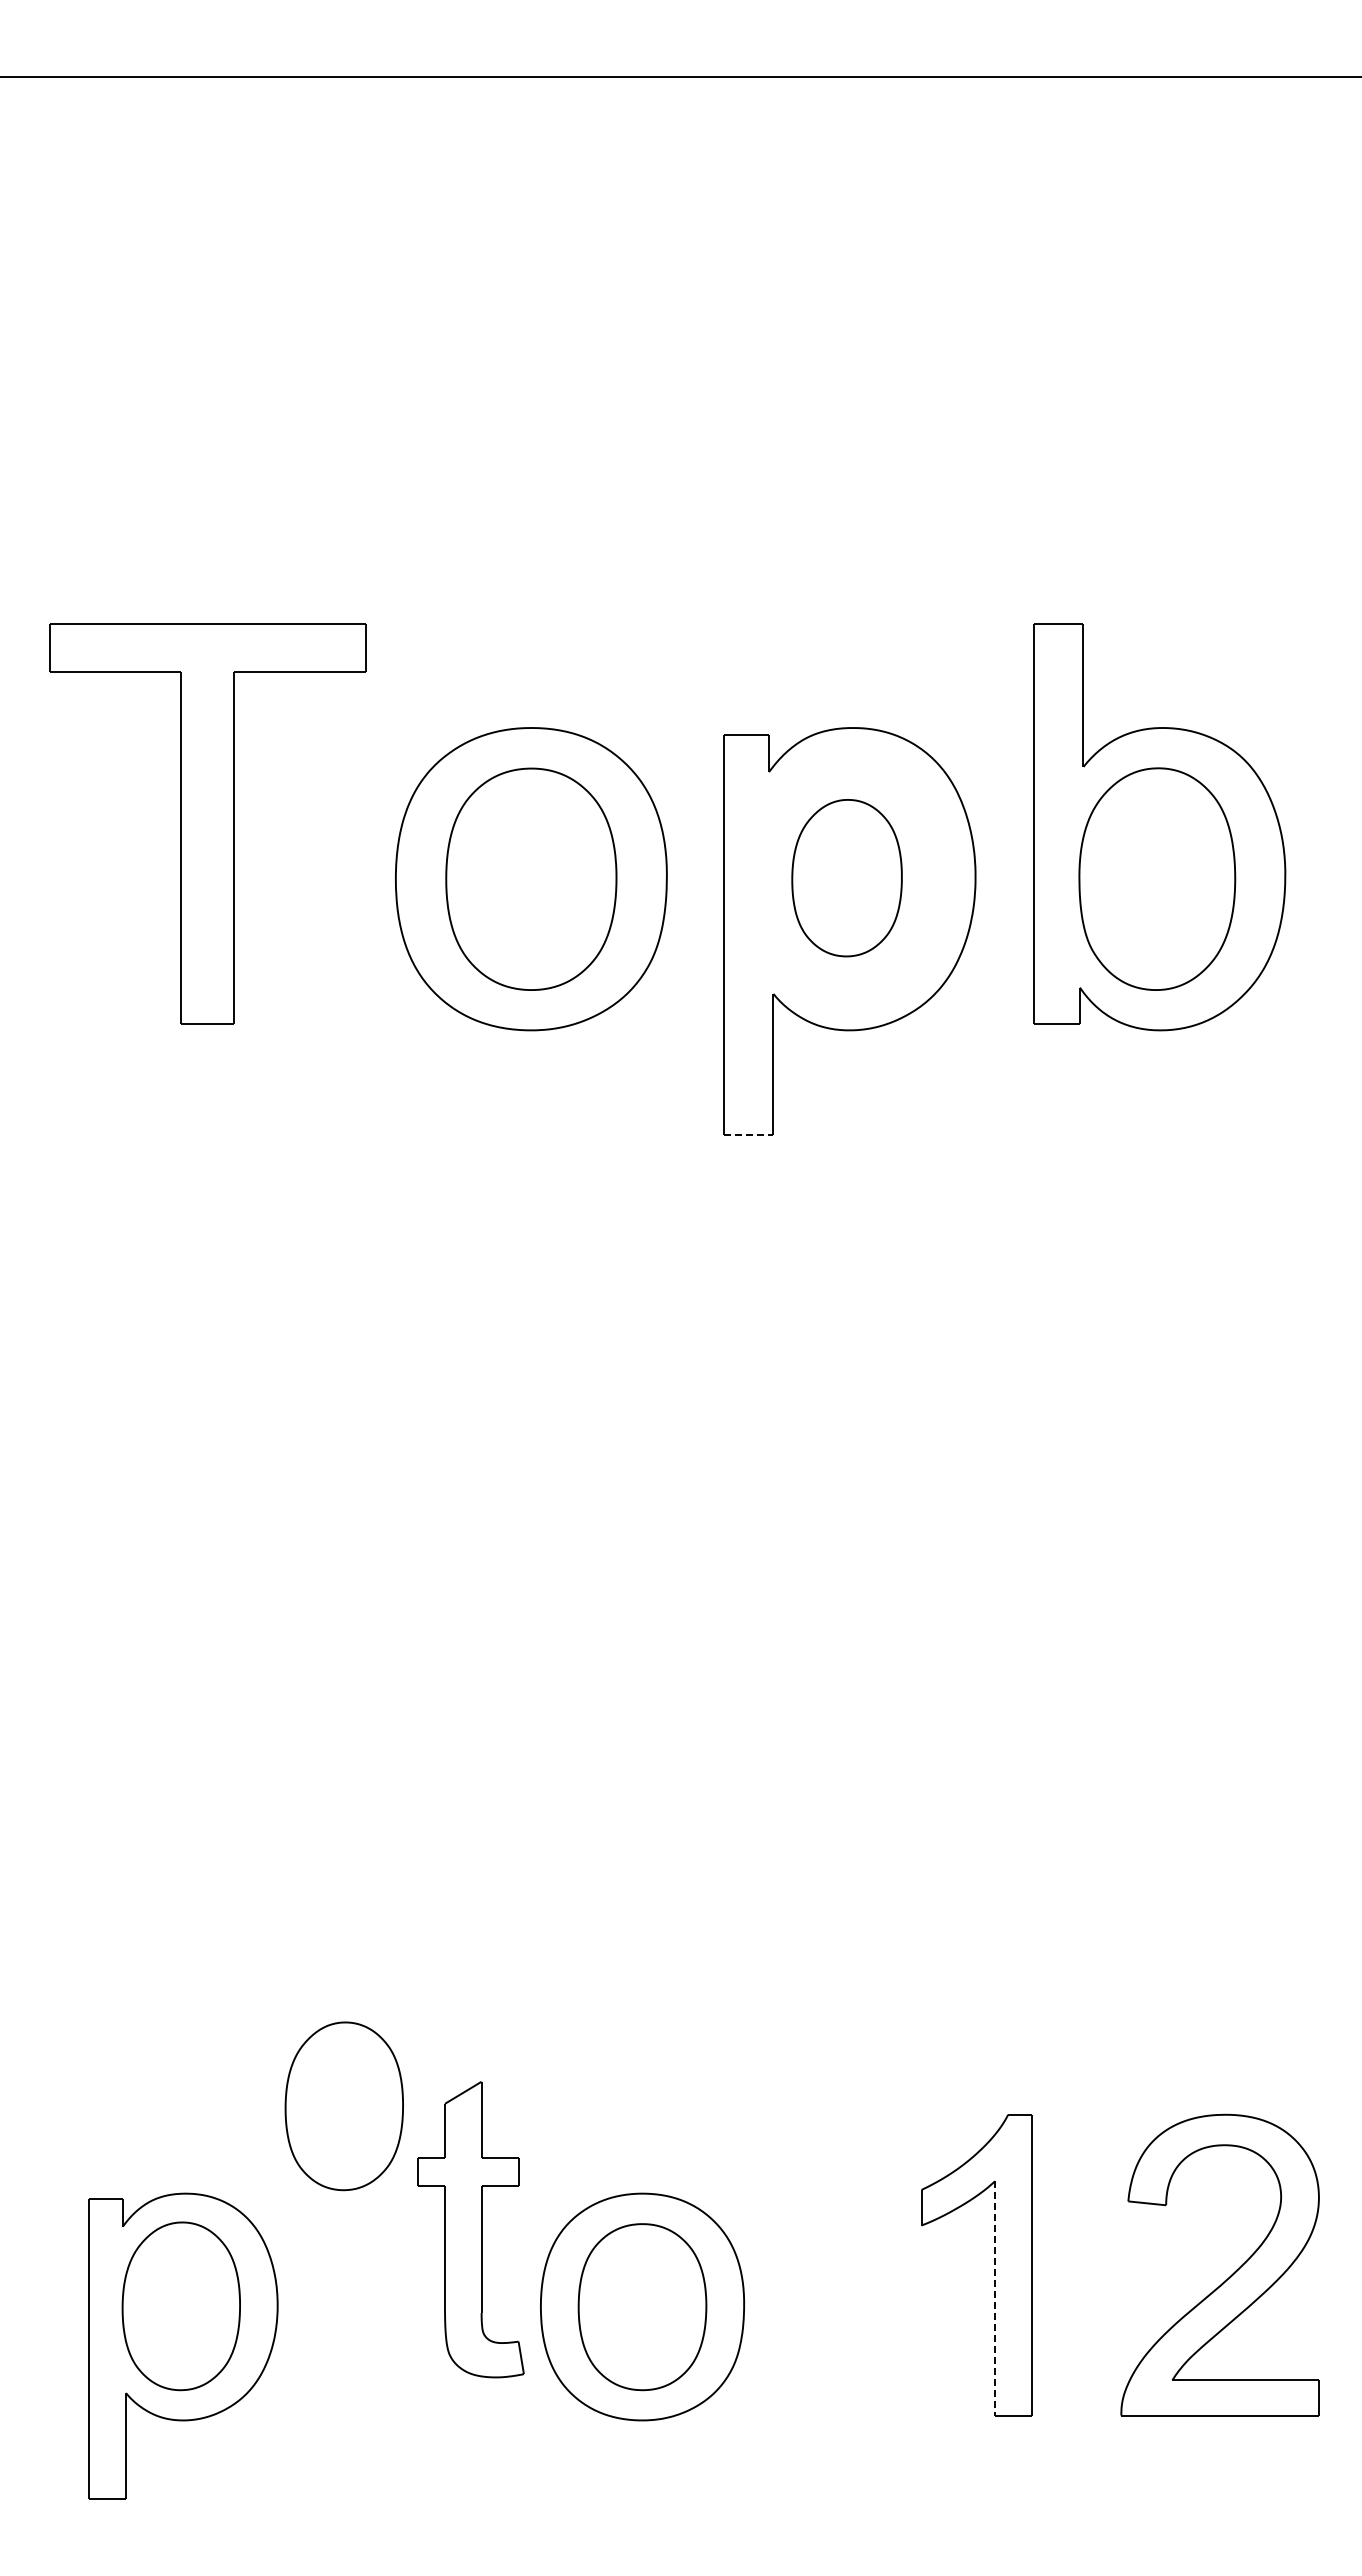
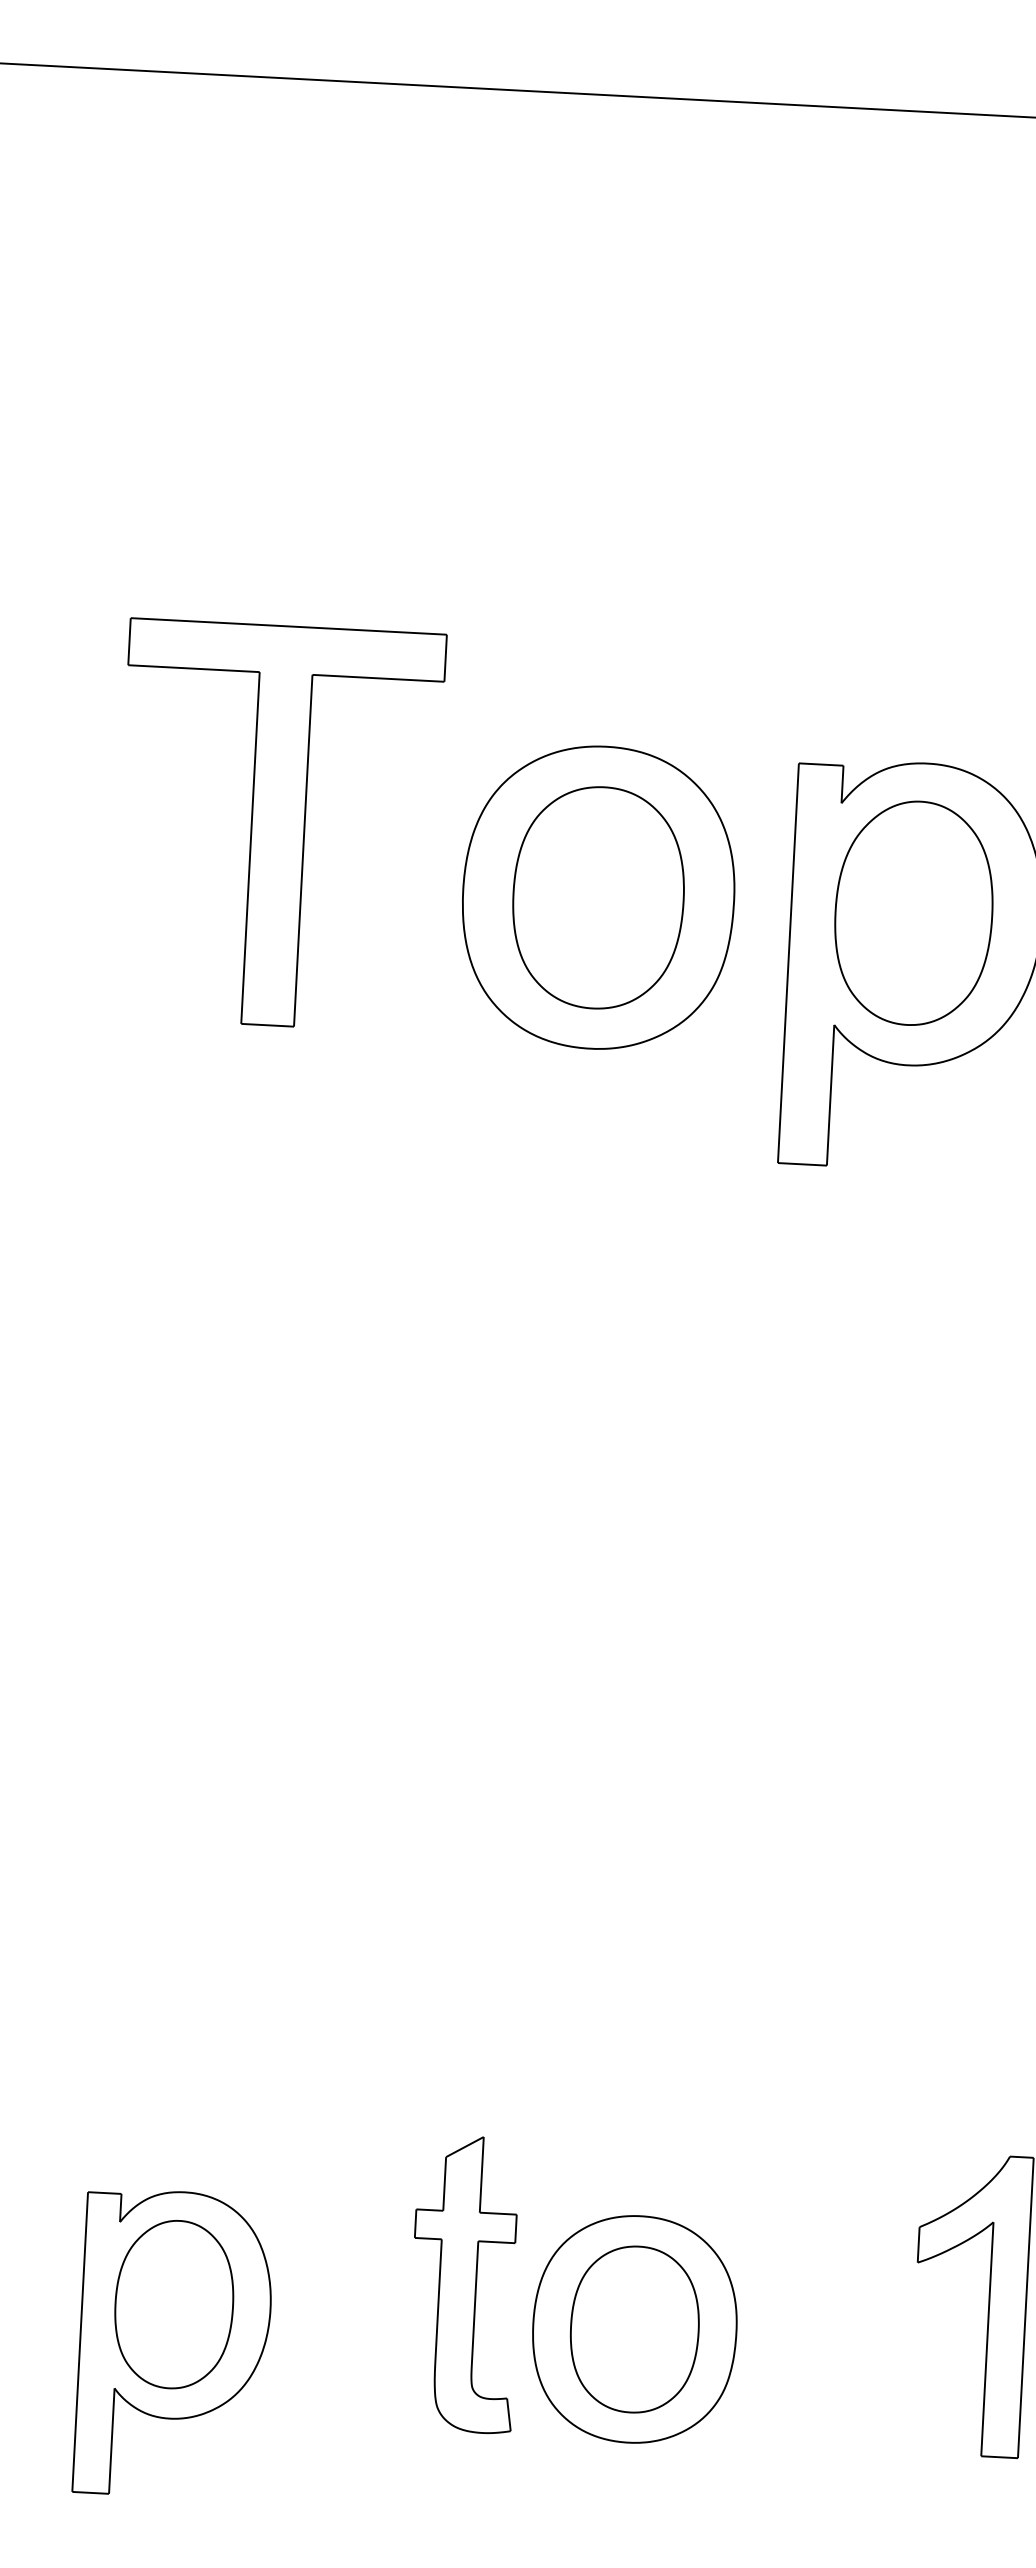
part: (846, 877) -> (913, 912), size x1.43
line: (748, 1134) -> (802, 1164), dashed -> solid
part: (343, 2106) -> (346, 2113), removed
part: (470, 2229) -> (464, 2283), moved
line: (995, 2298) -> (987, 2339), dashed -> solid

